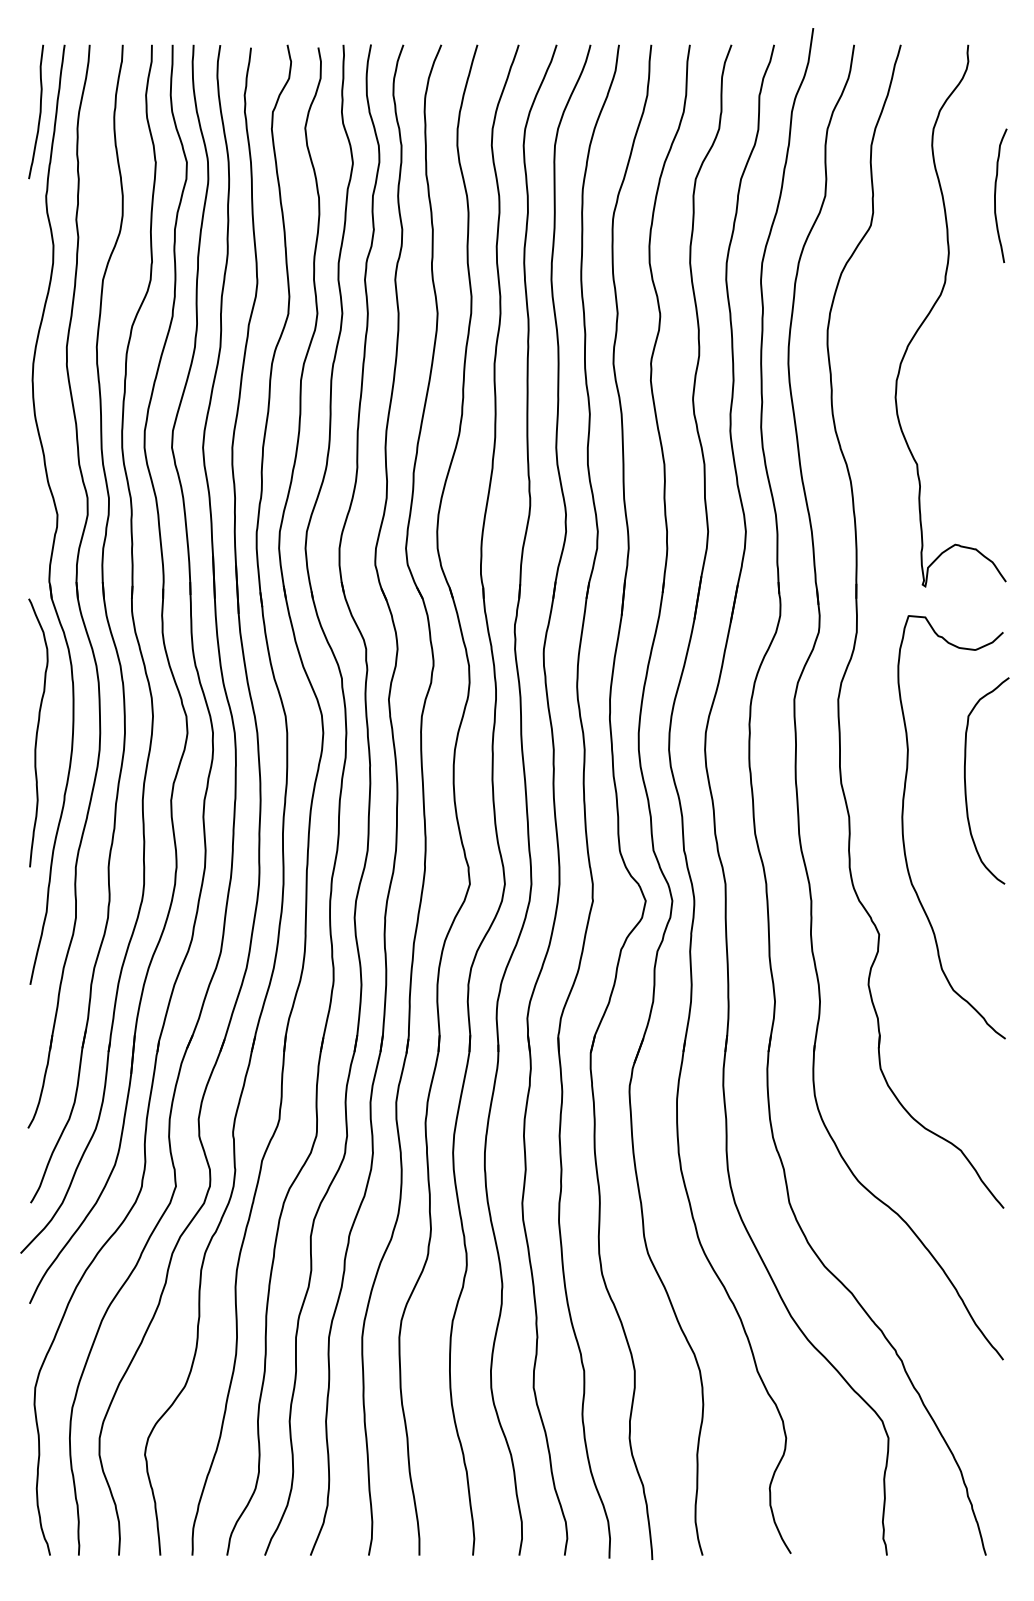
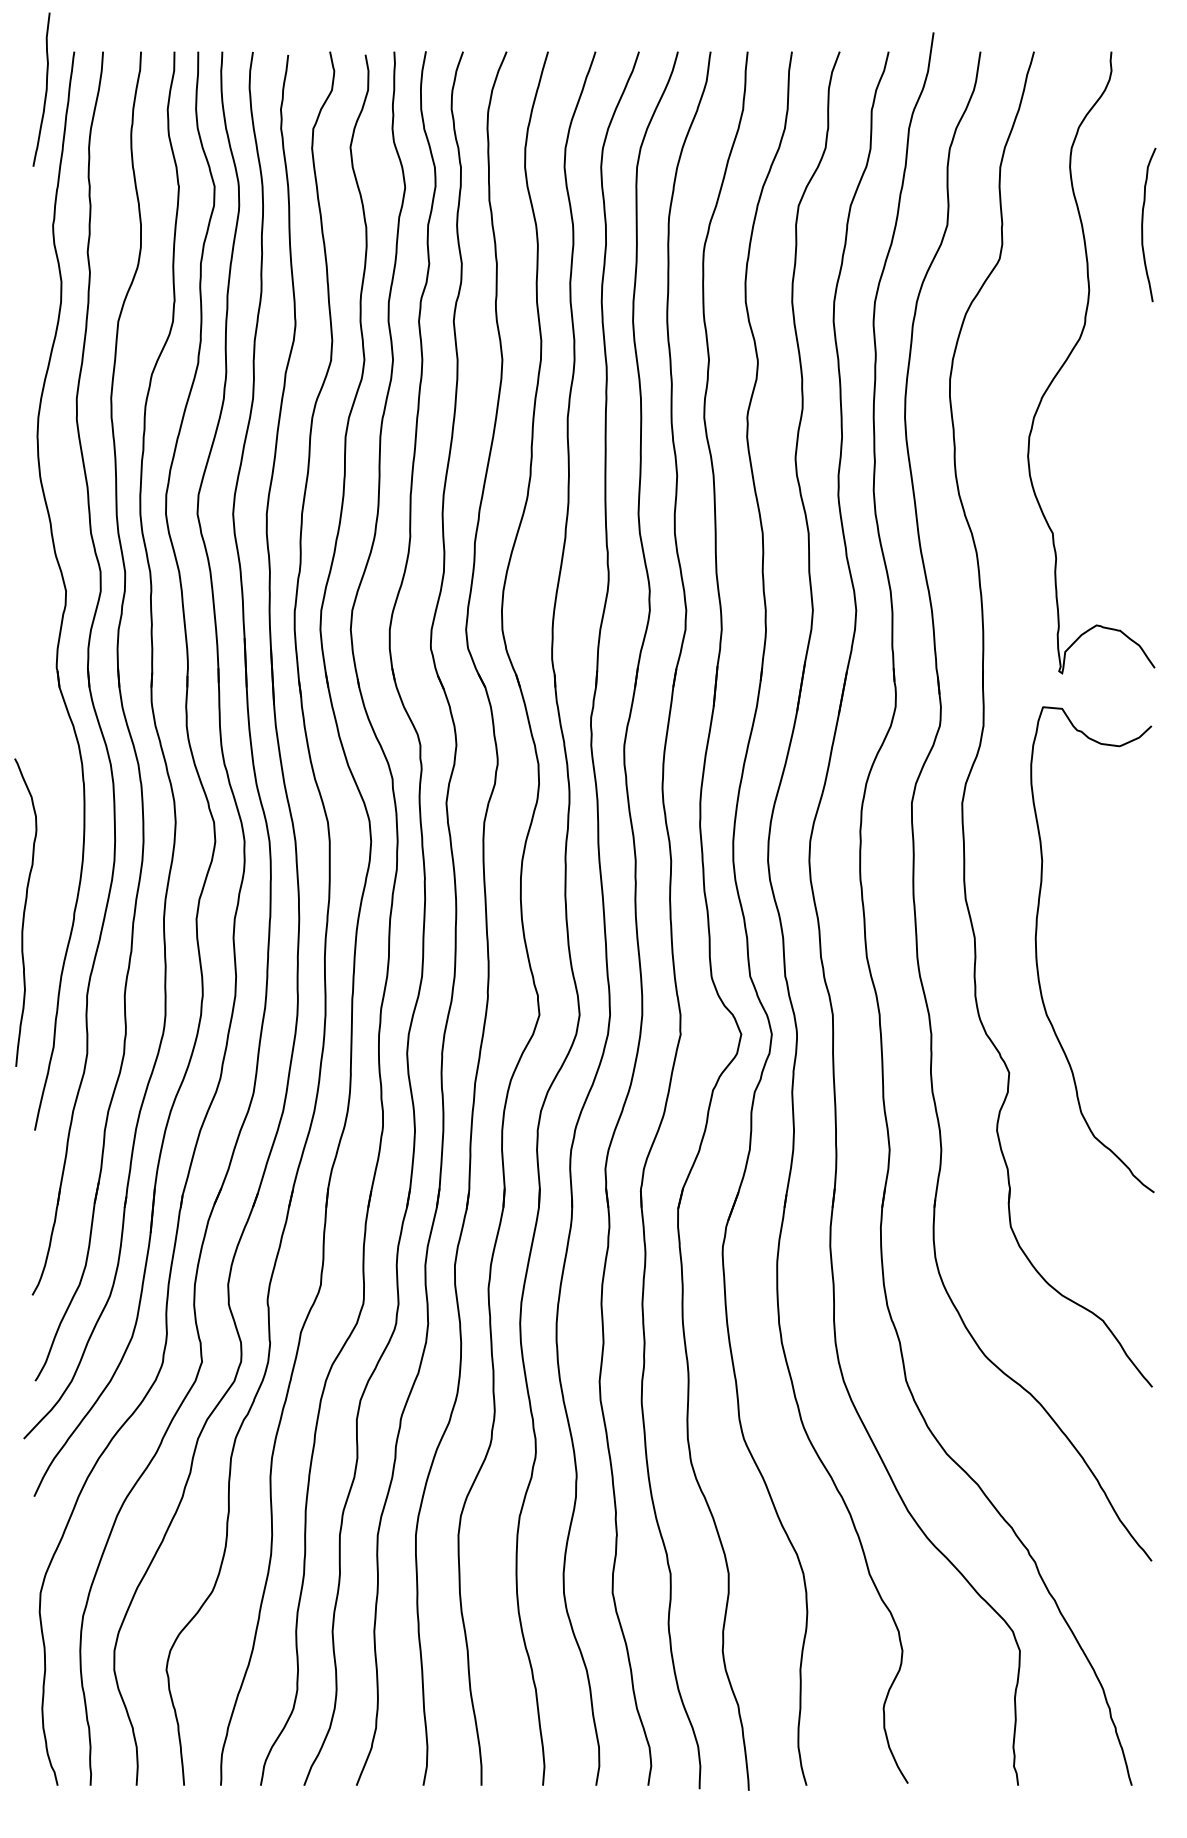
curve: (39, 111) -> (45, 89), moved
curve: (38, 731) -> (25, 910), moved
curve: (966, 784) -> (1109, 900), removed

